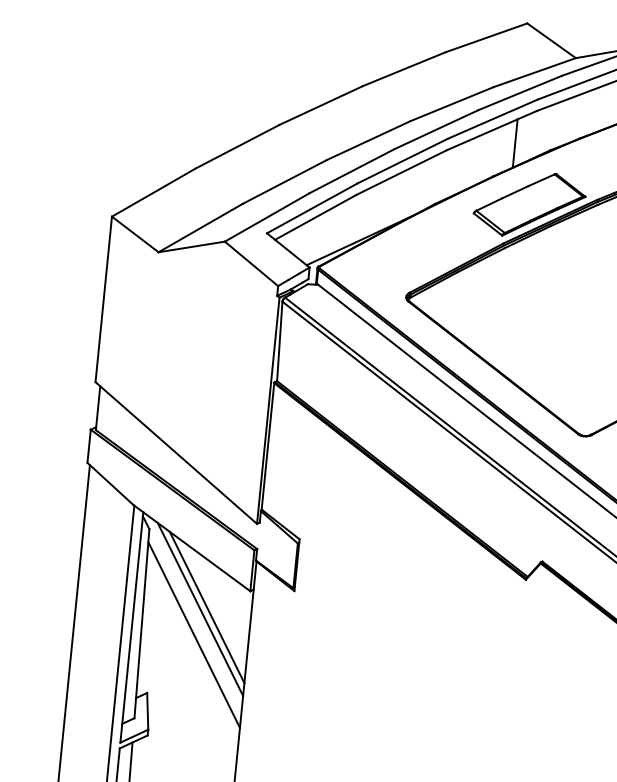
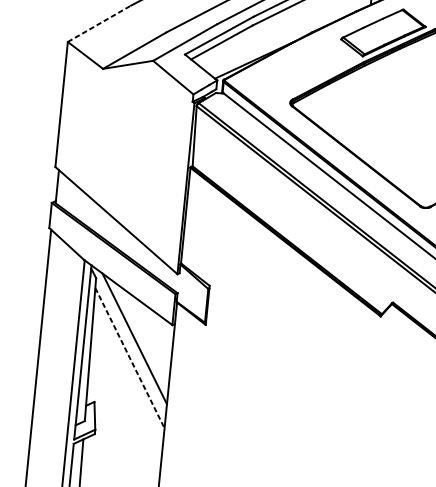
line: (154, 192) -> (99, 23), solid -> dashed
line: (206, 607) -> (139, 337), removed
line: (194, 635) -> (130, 358), solid -> dashed

